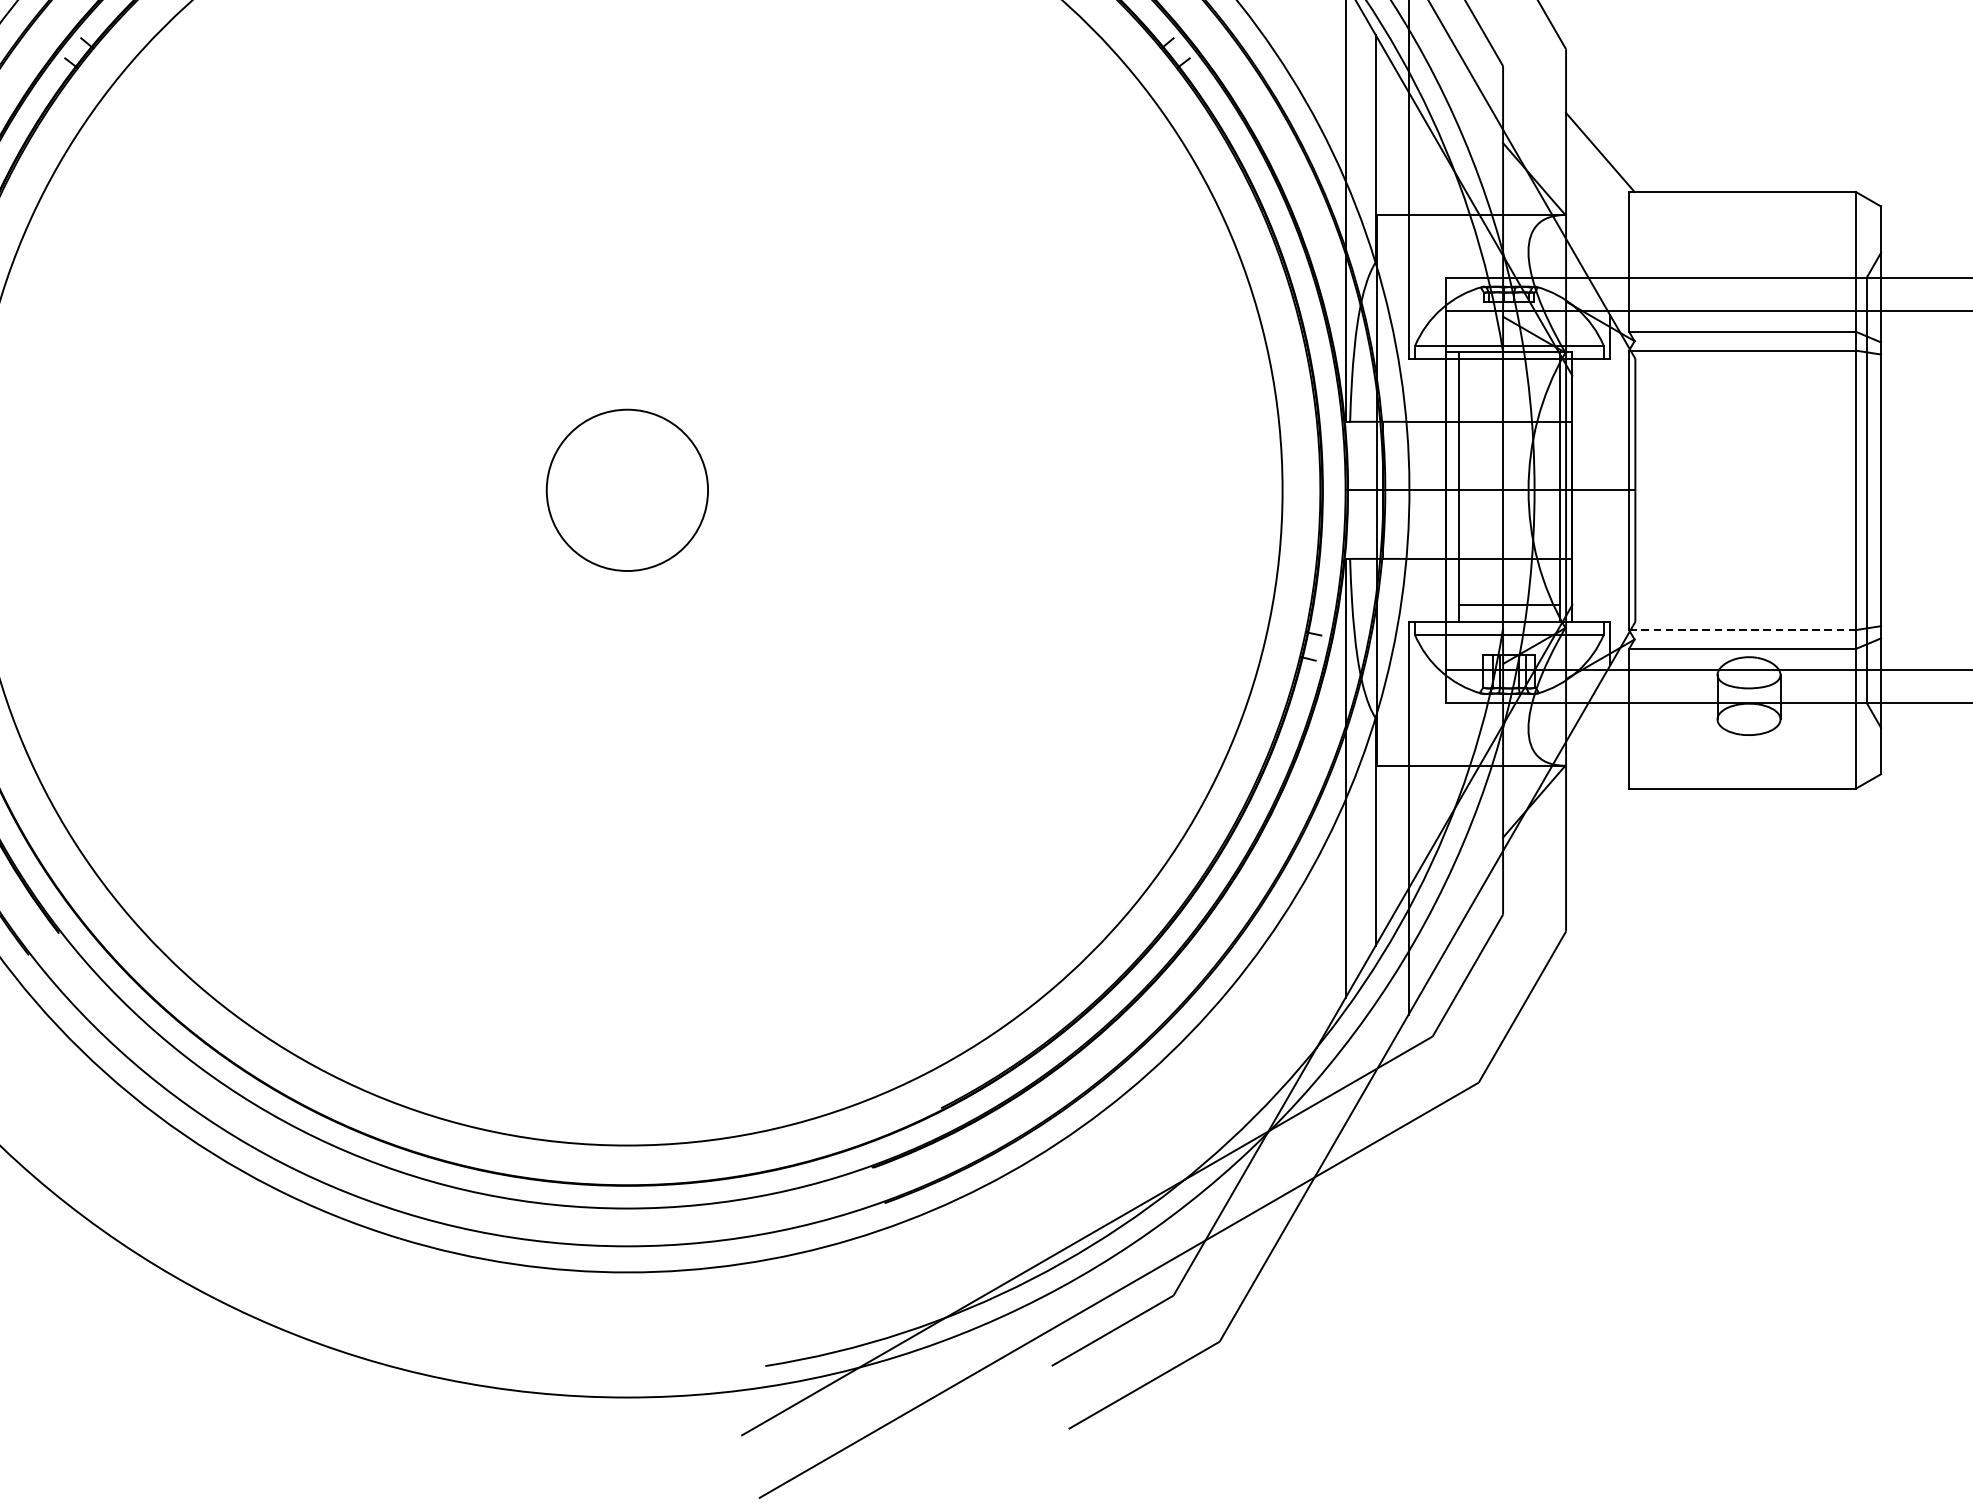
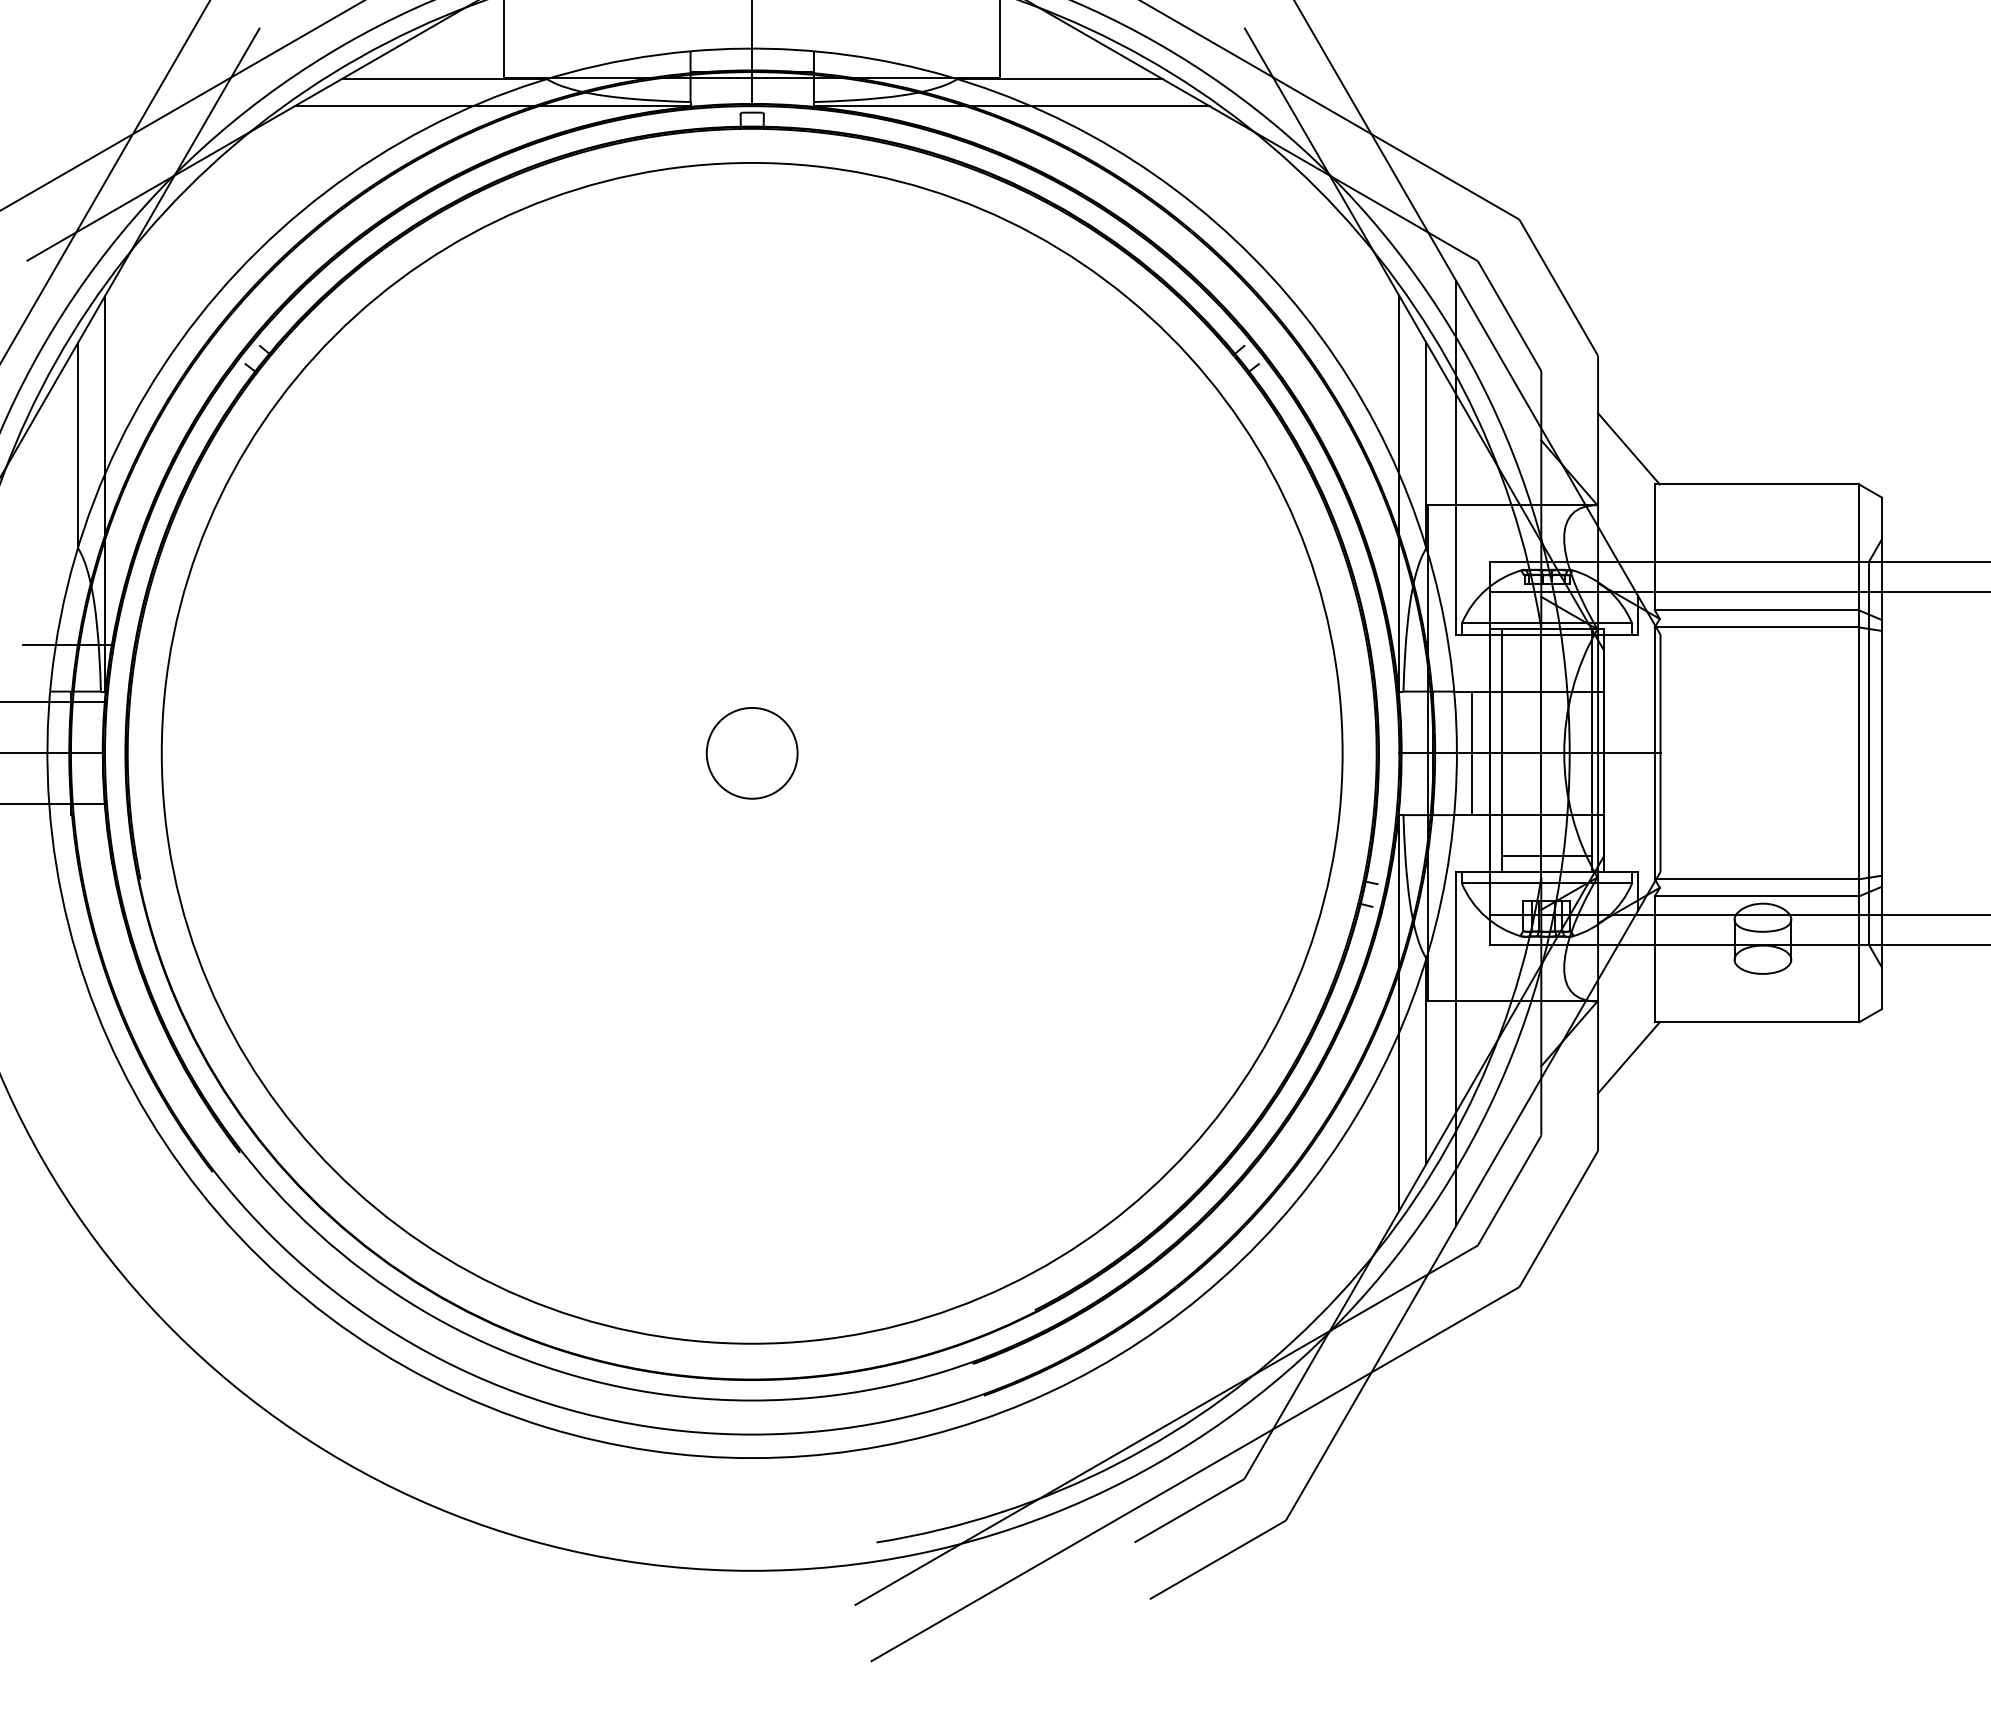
circle: (626, 489) -> (751, 752), size x0.62
line: (1425, 490) -> (1471, 753), added
line: (1742, 630) -> (1757, 879), dashed -> solid
line: (1599, 827) -> (1628, 1057), added

